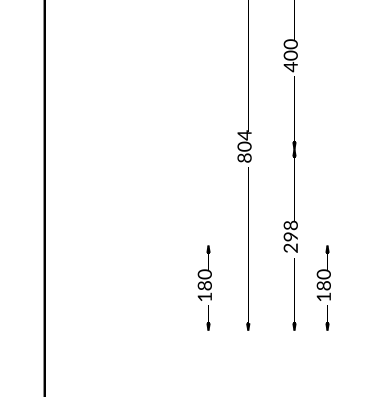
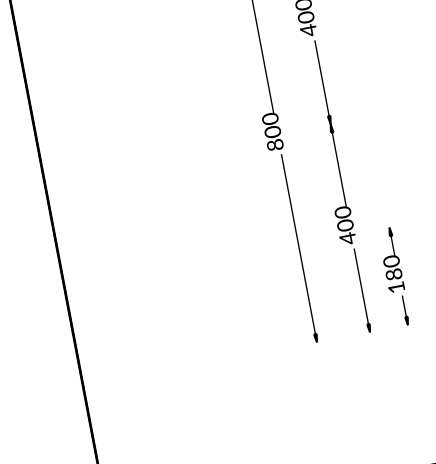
text: (244, 135) -> (270, 119), 804 -> 800
text: (290, 236) -> (345, 225), 298 -> 400
part: (204, 287) -> (257, 302), removed

